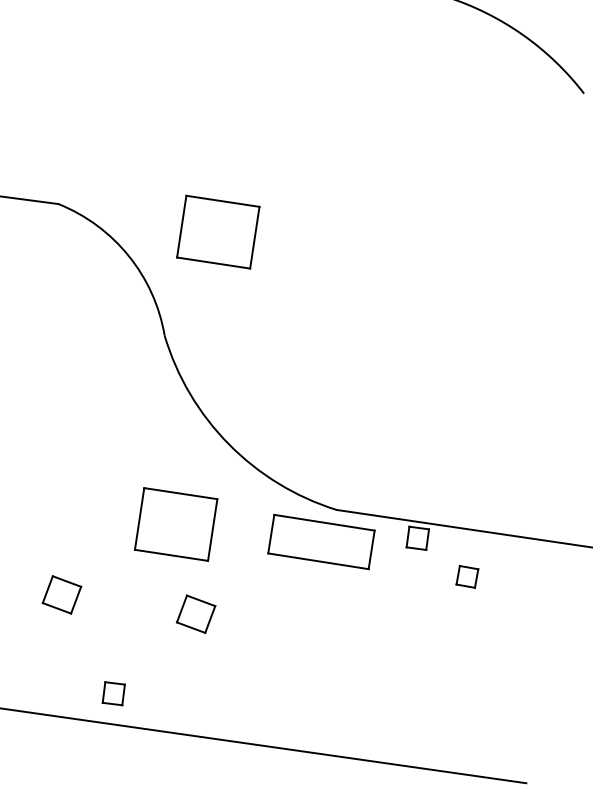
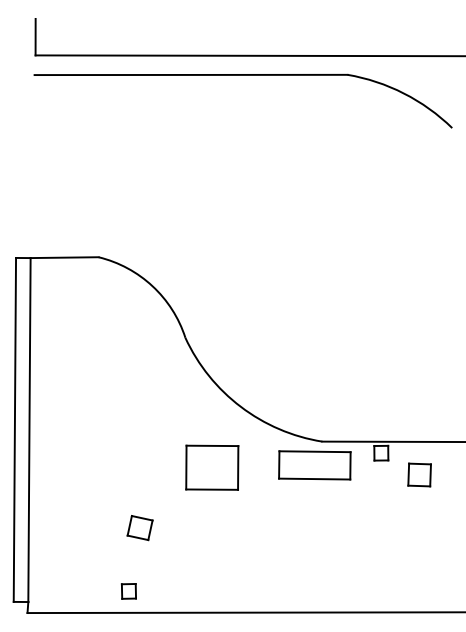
part: (218, 231) -> (212, 260), removed
part: (467, 576) -> (419, 474), size x1.67
part: (195, 614) -> (234, 528), removed
part: (113, 693) -> (128, 591), moved

